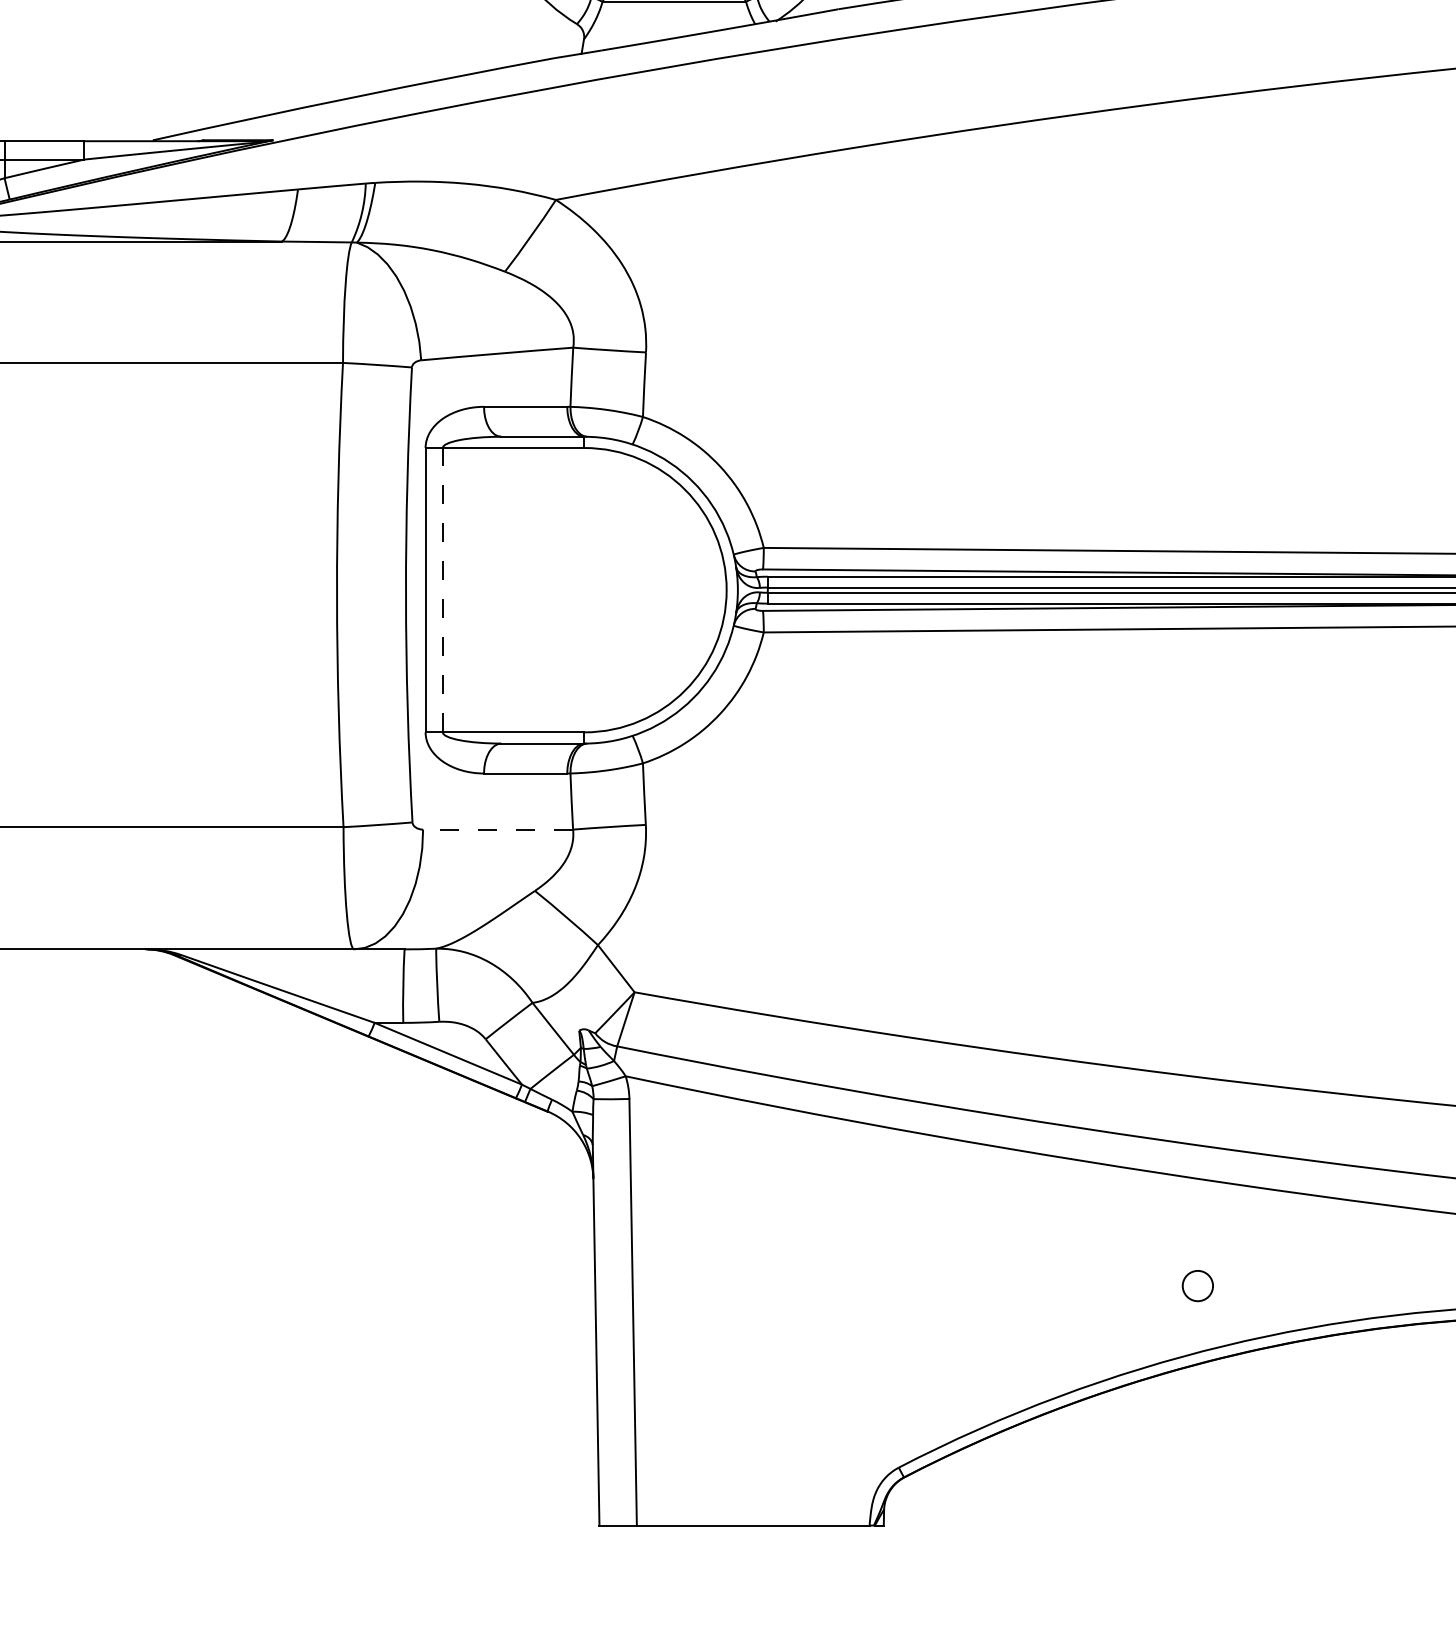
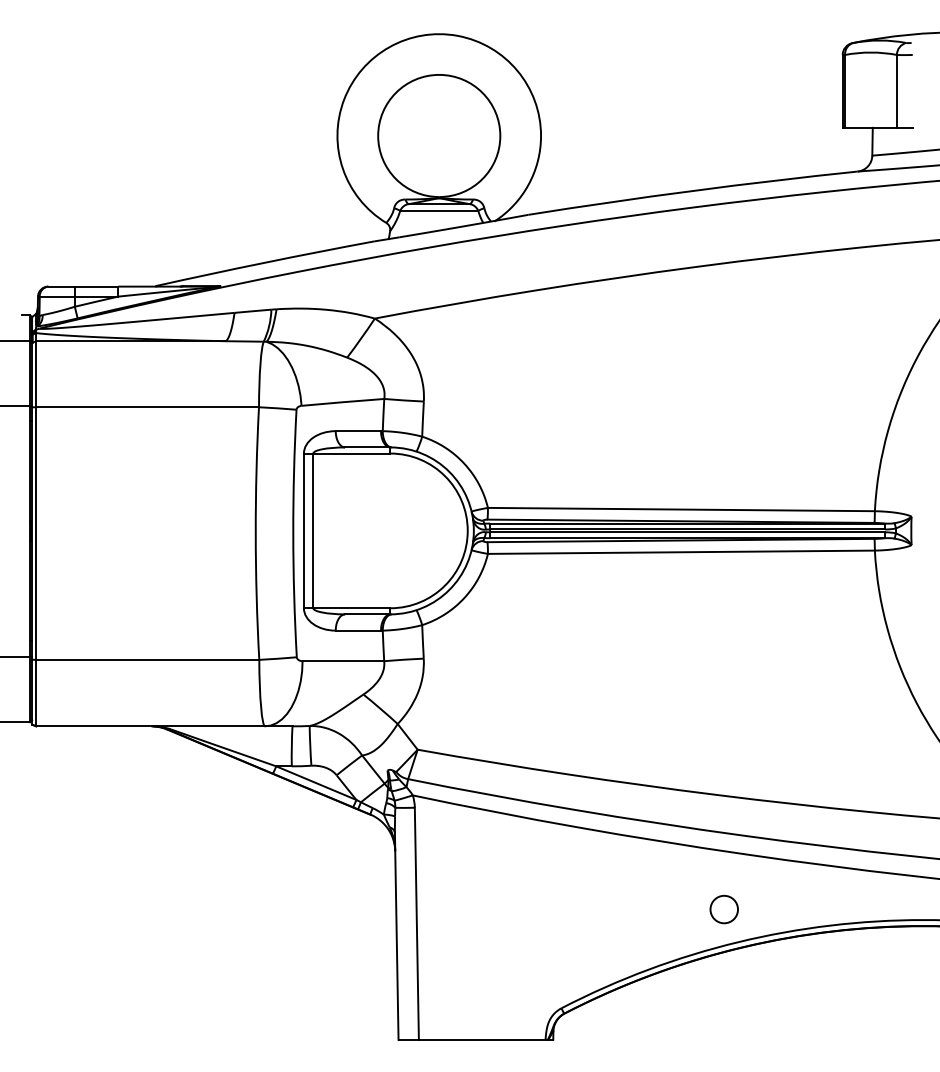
line: (443, 589) -> (313, 530), dashed -> solid
line: (498, 830) -> (343, 661), dashed -> solid
circle: (1196, 1285) -> (723, 909), size x1.67

